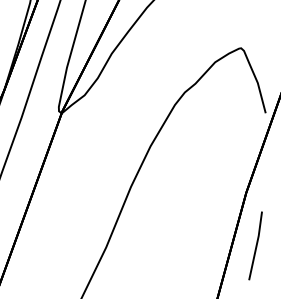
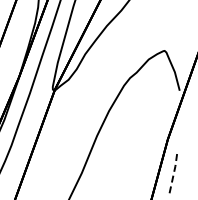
line: (257, 243) -> (174, 170), solid -> dashed

